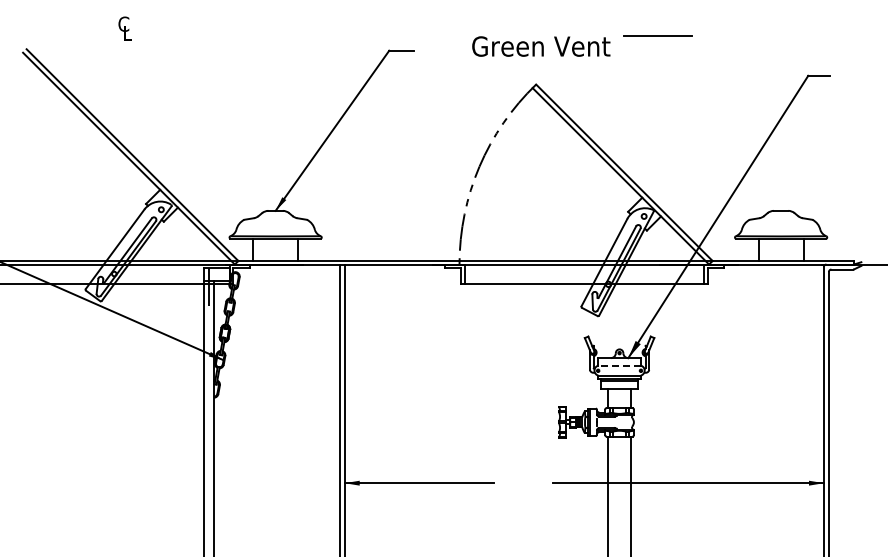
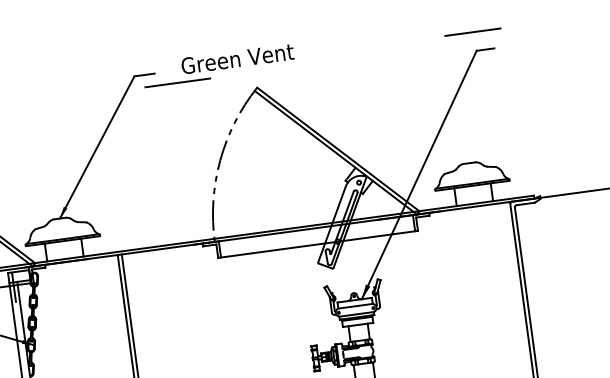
line: (657, 35) -> (472, 32), moved
text: (541, 46) -> (237, 58), moved
line: (440, 65) -> (177, 82), added
line: (619, 365) -> (355, 306), dashed -> solid

